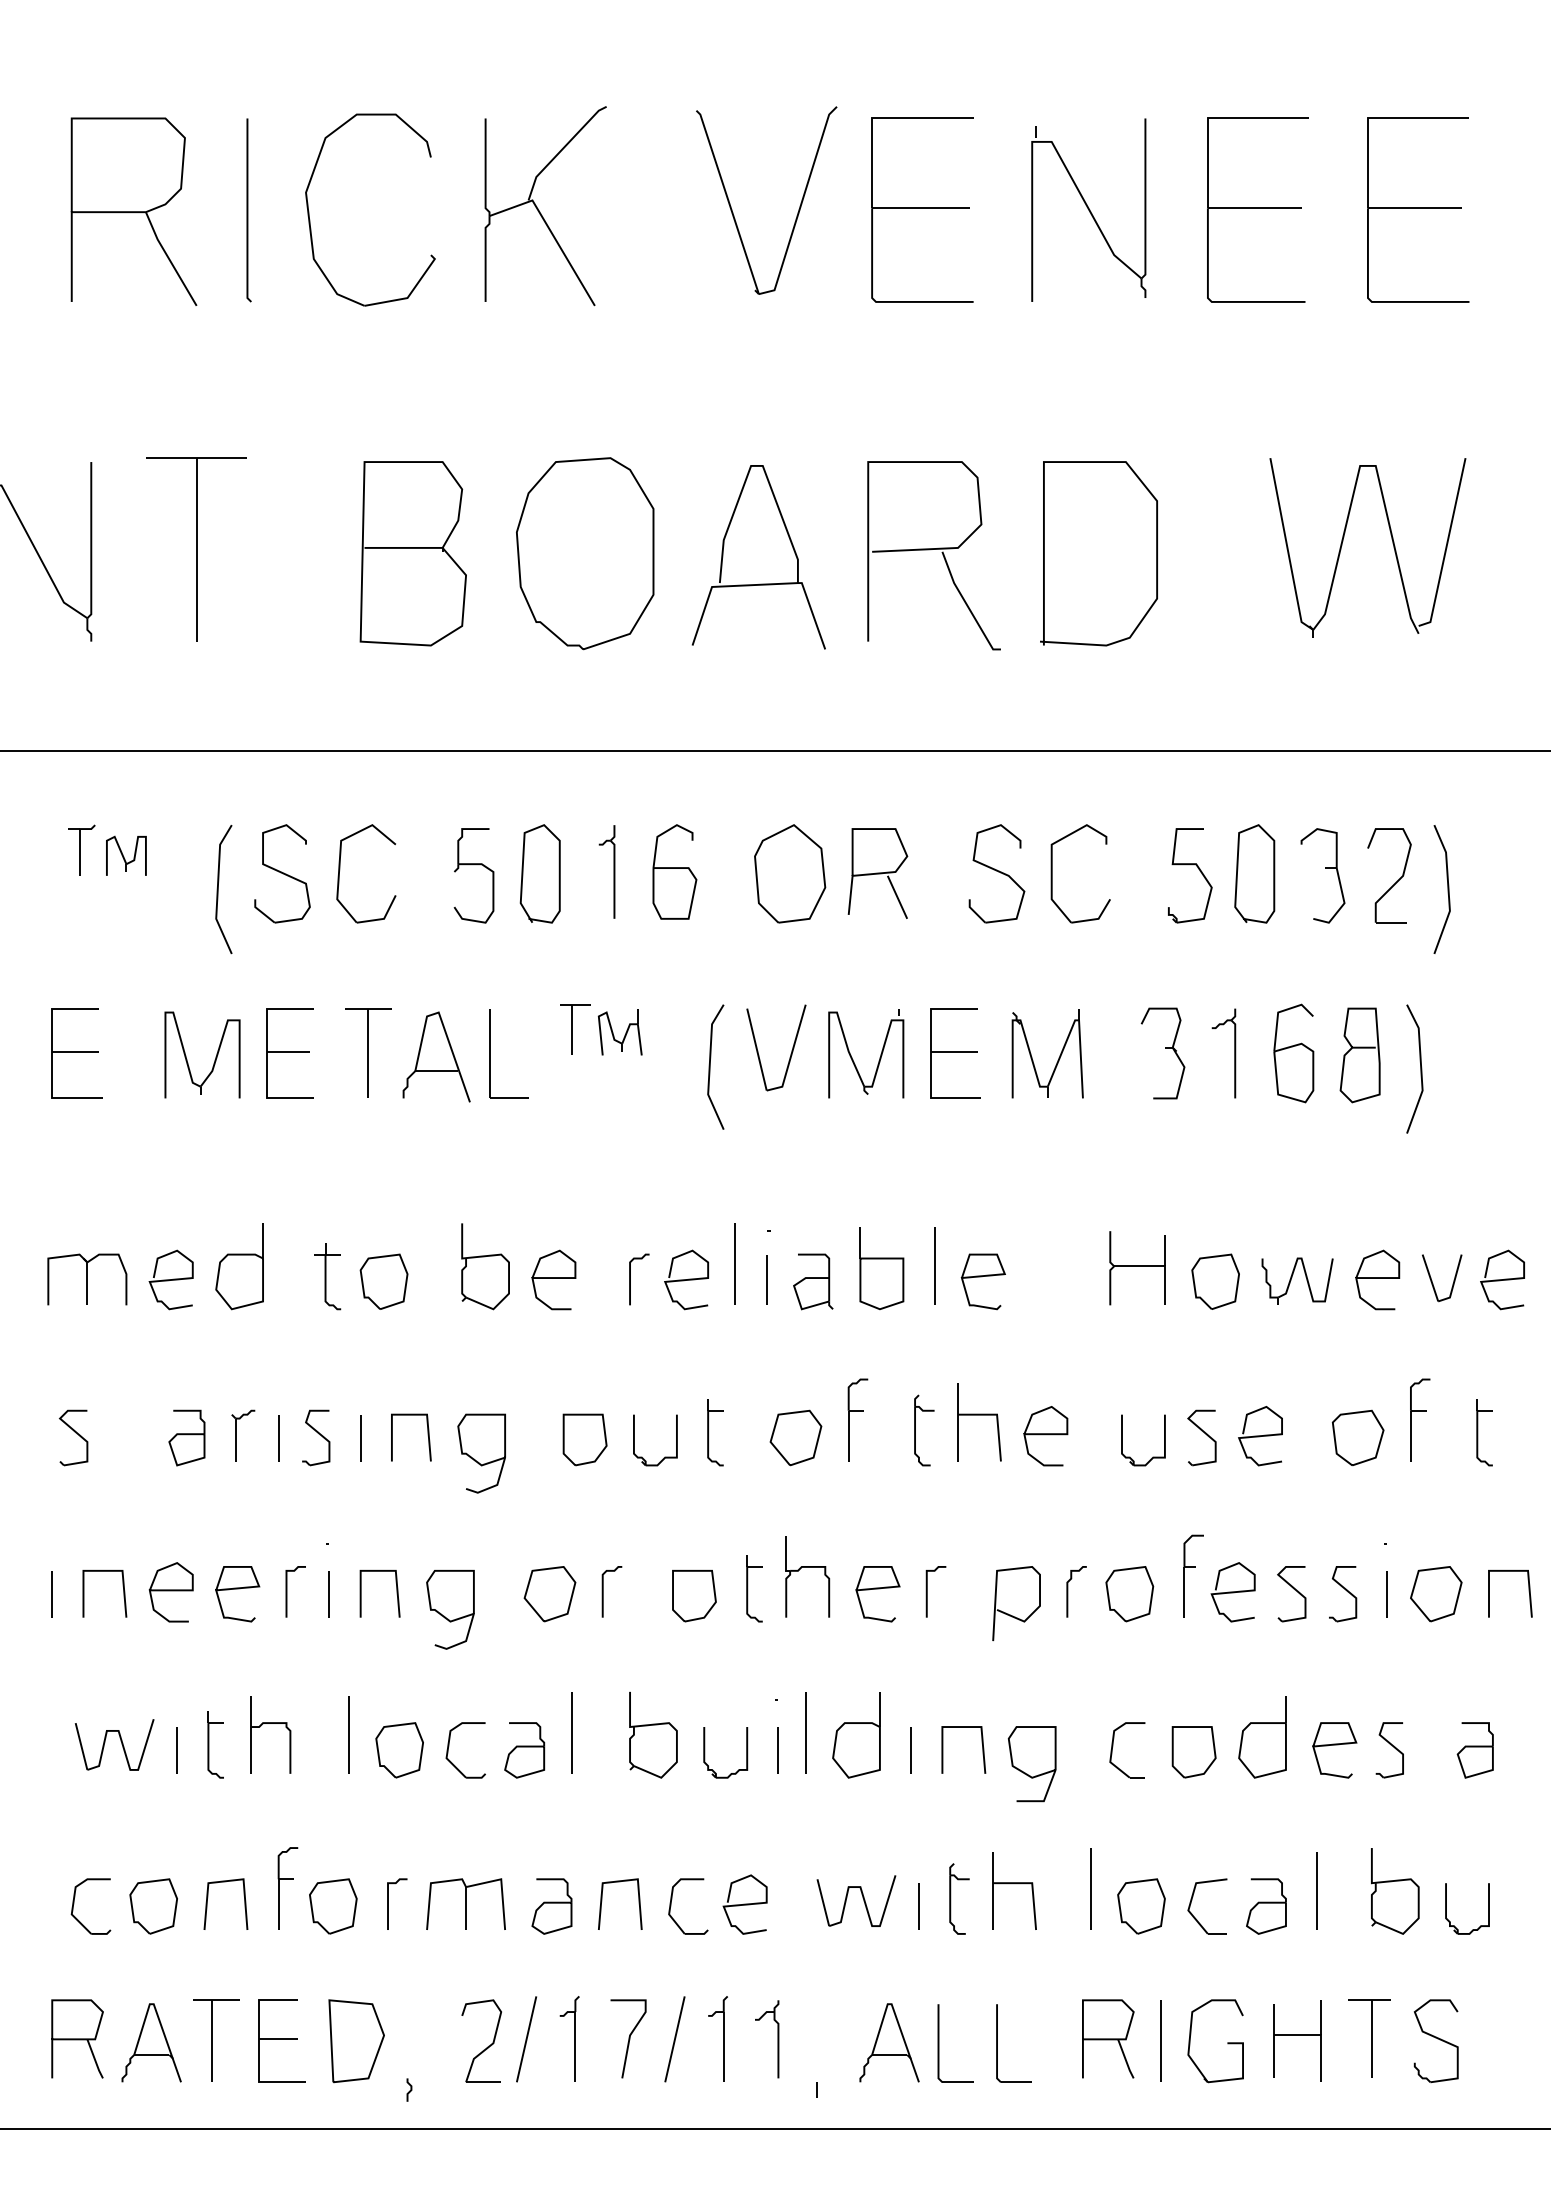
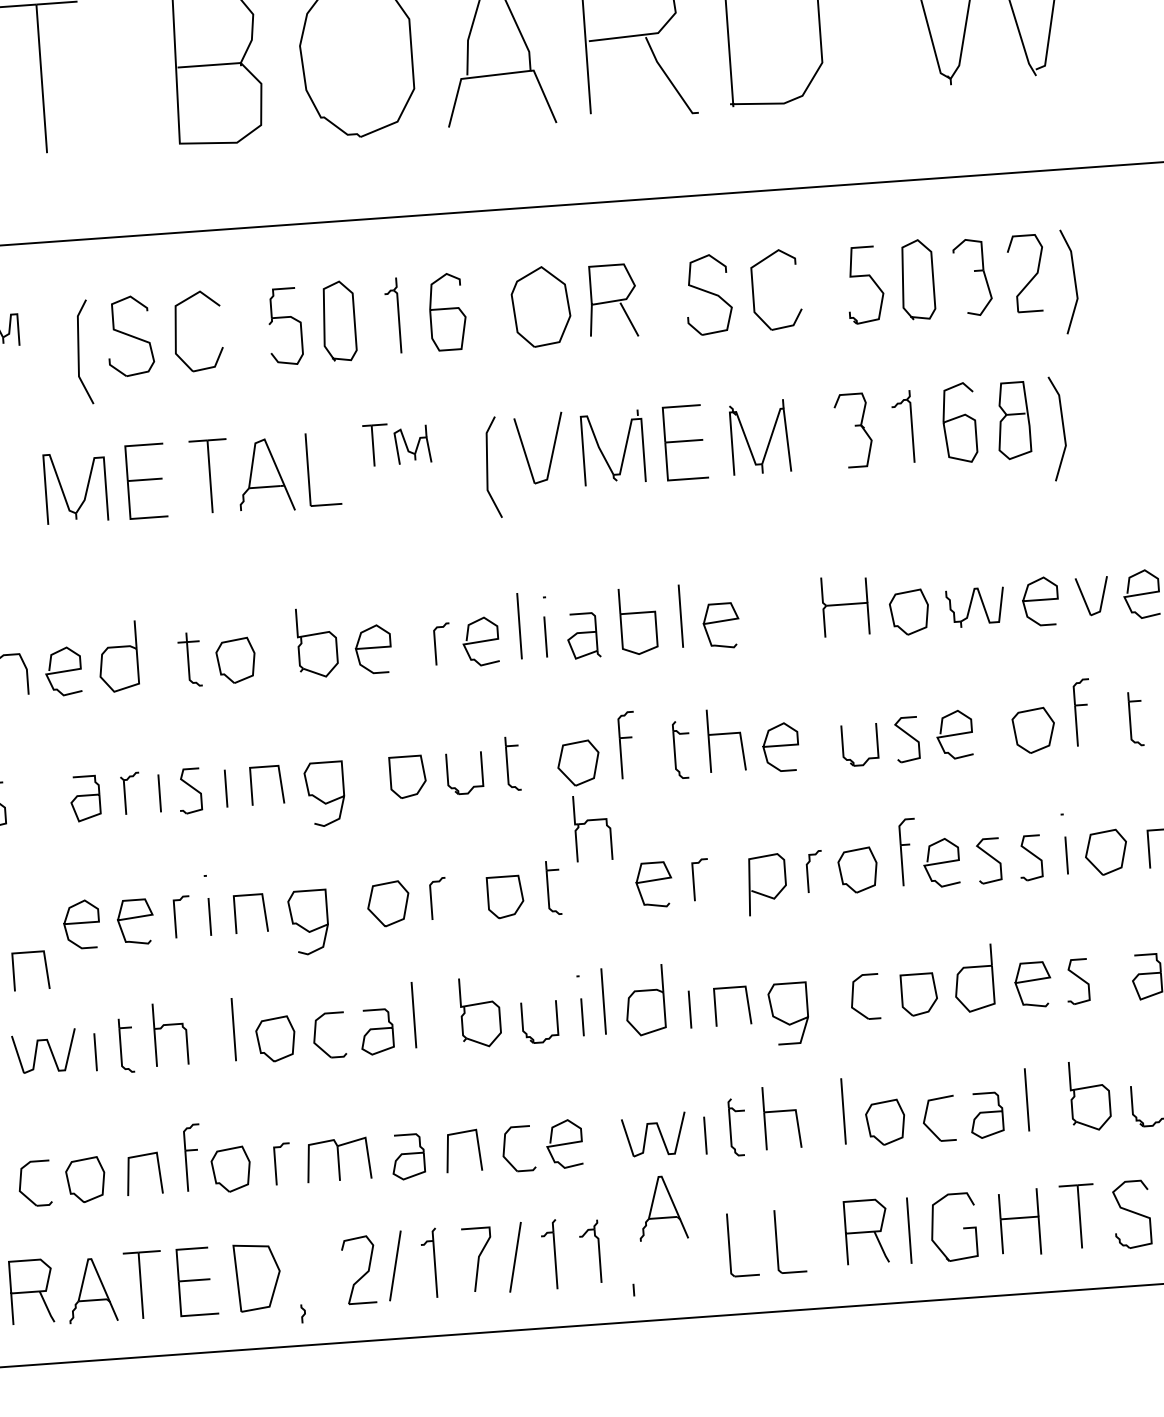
part: (807, 1567) -> (592, 820), moved
line: (123, 1593) -> (46, 969), moved
part: (889, 2042) -> (662, 1207), moved

